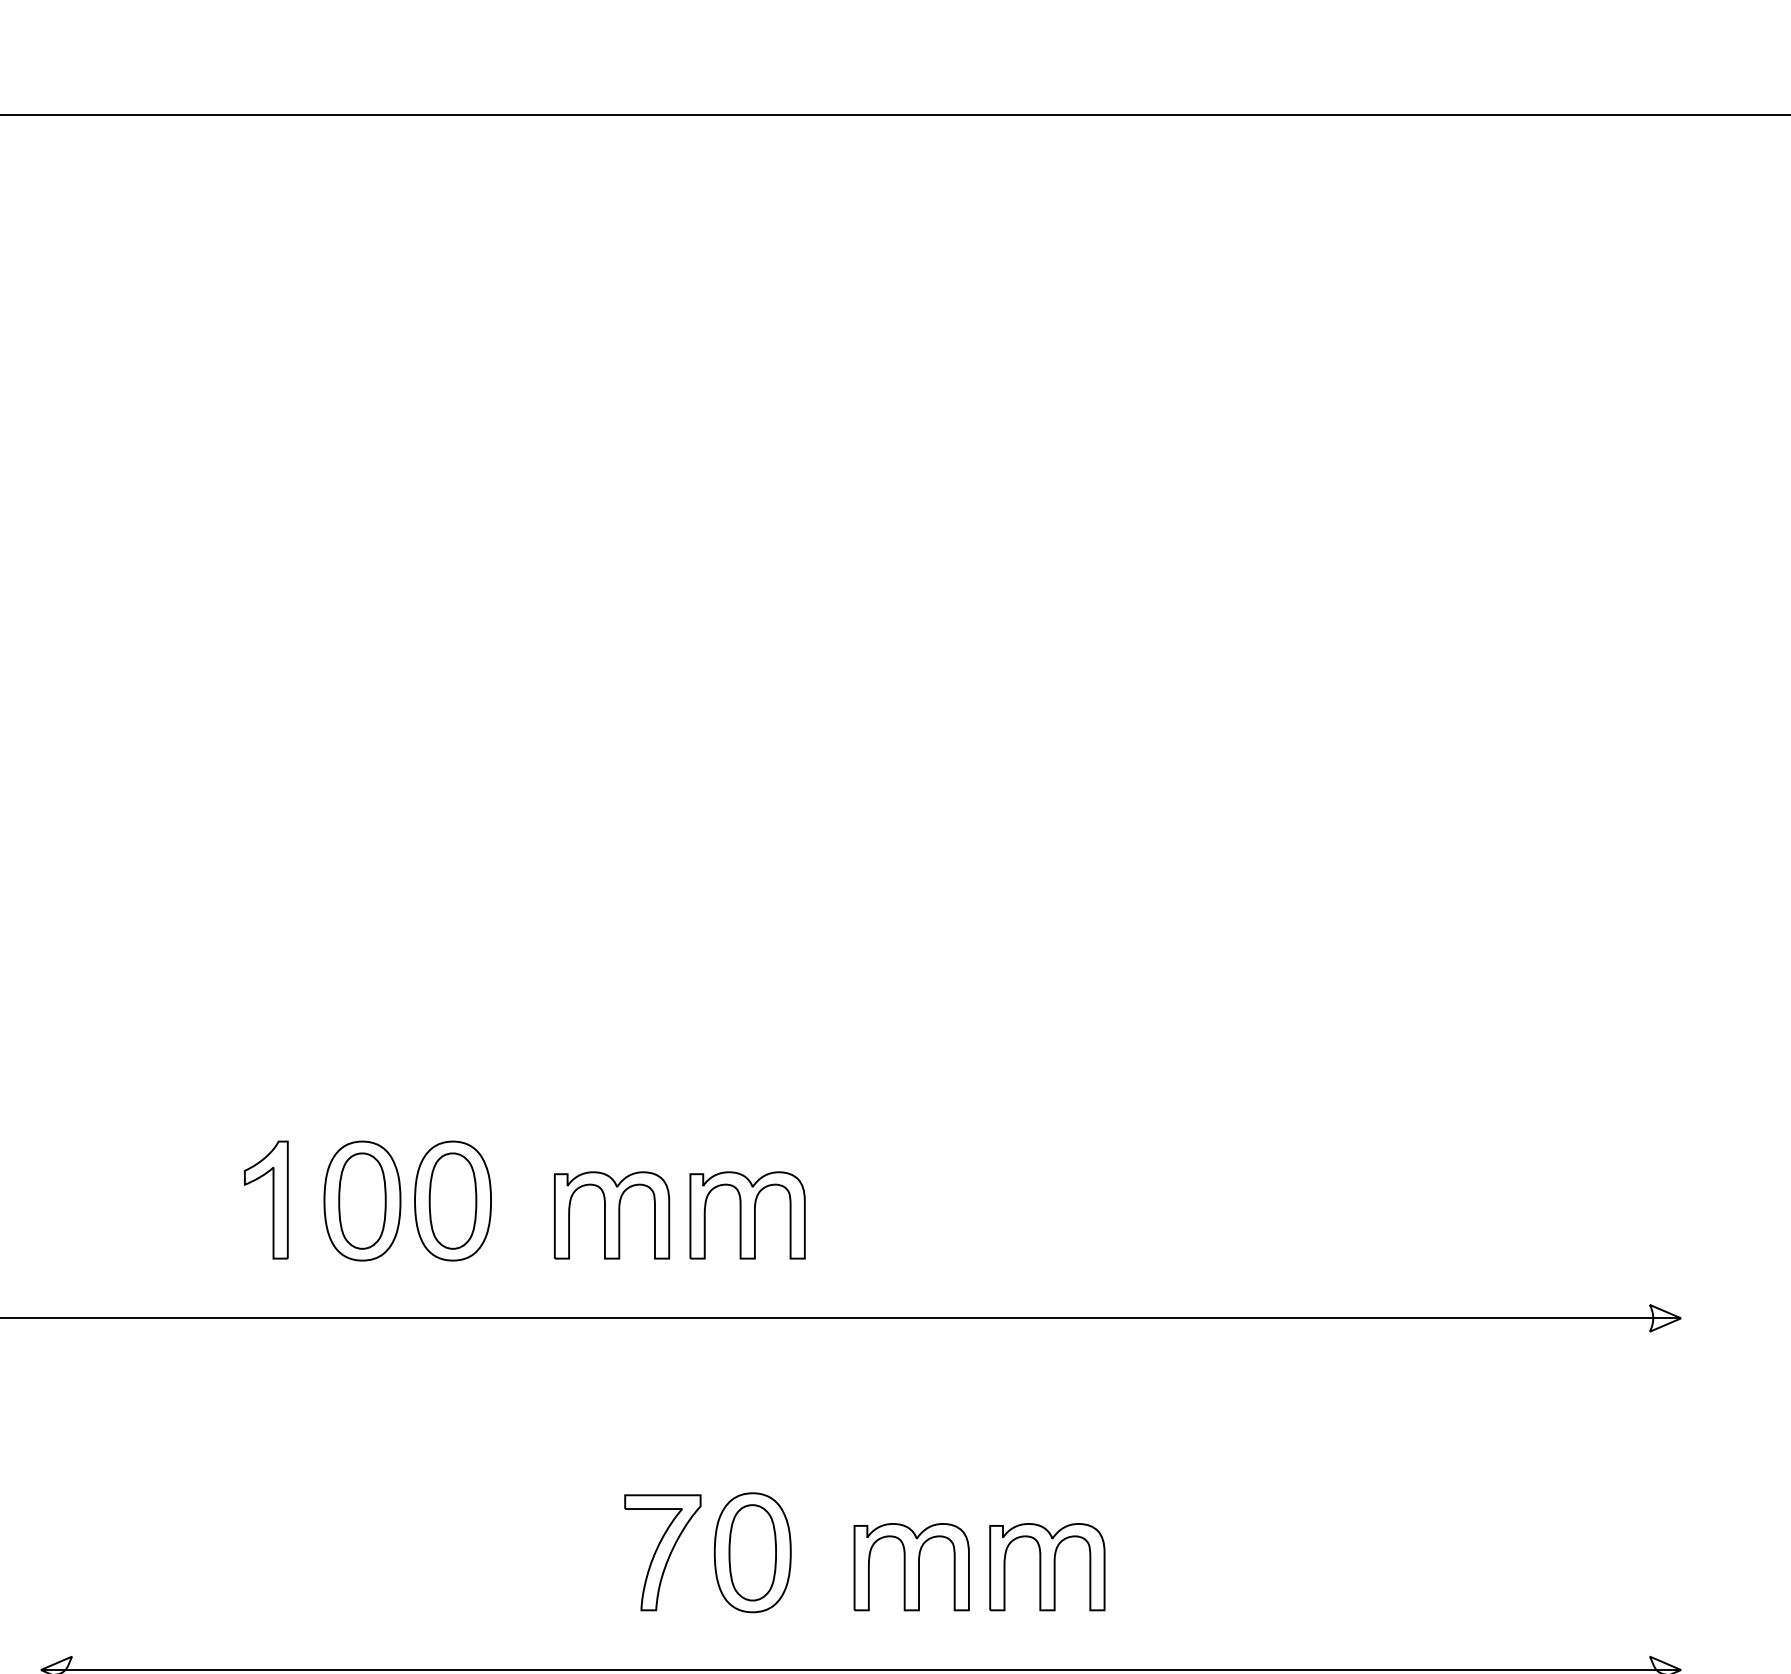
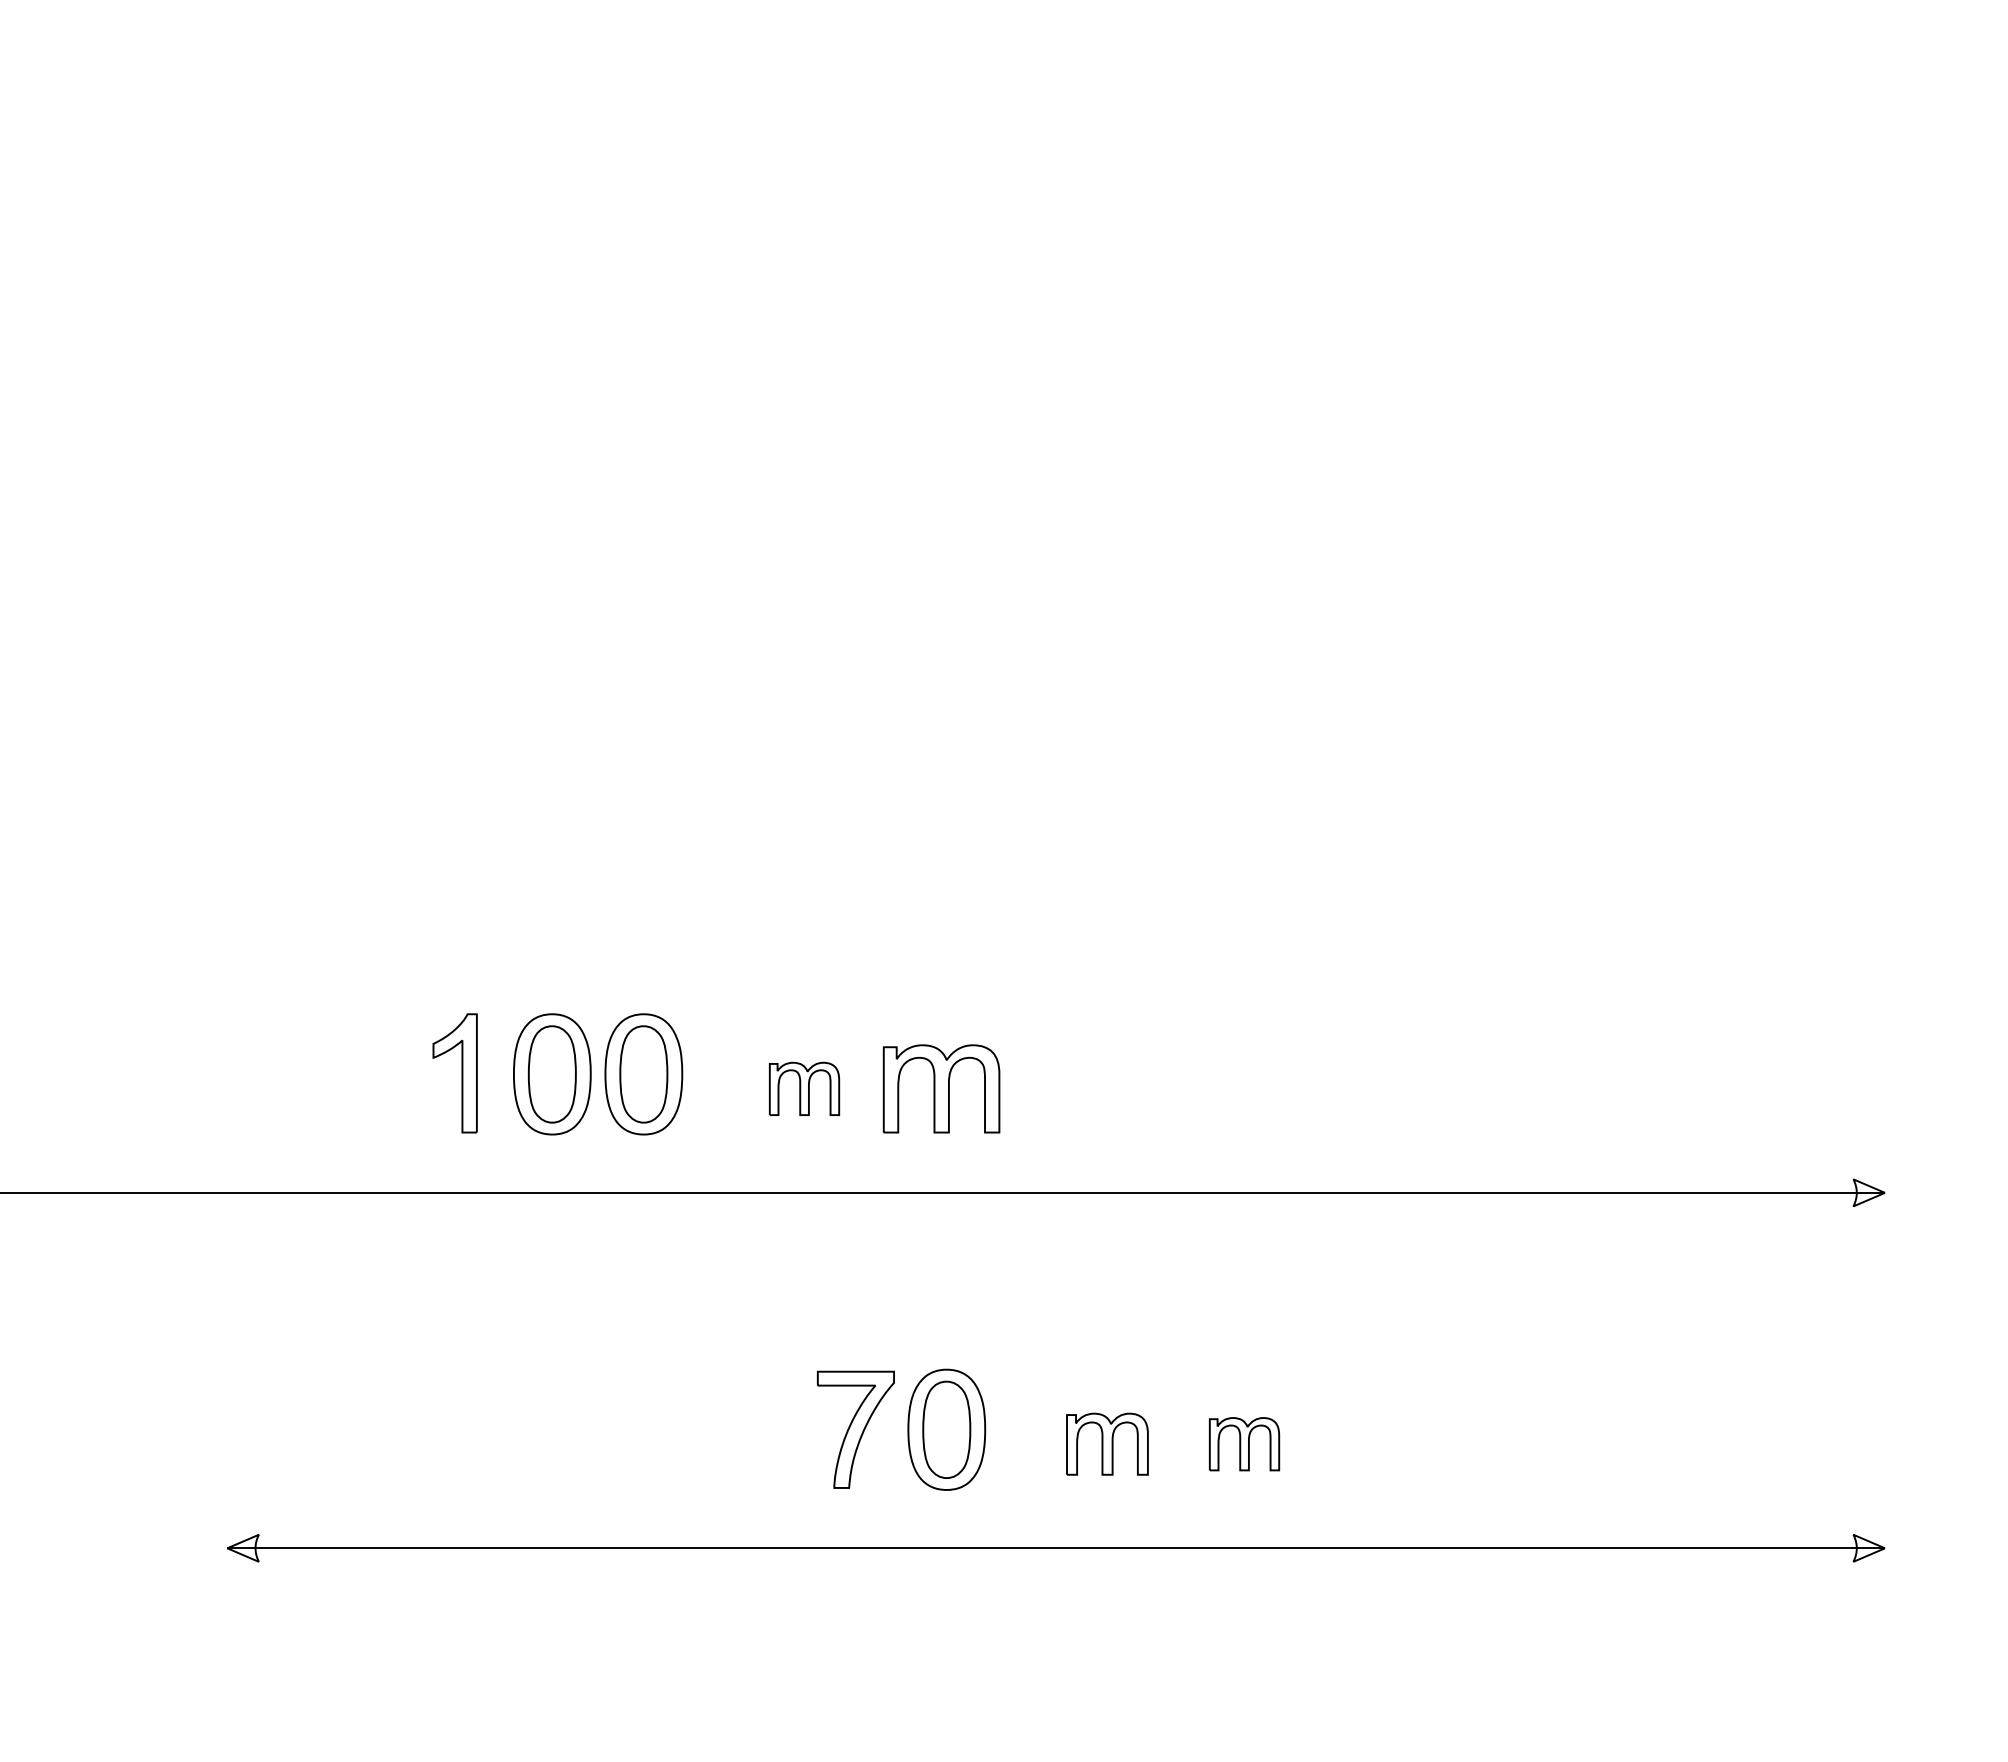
part: (611, 1215) -> (804, 1088), size x0.6
part: (911, 1566) -> (1107, 1443), size x0.7
part: (1047, 1566) -> (1244, 1443), size x0.6

